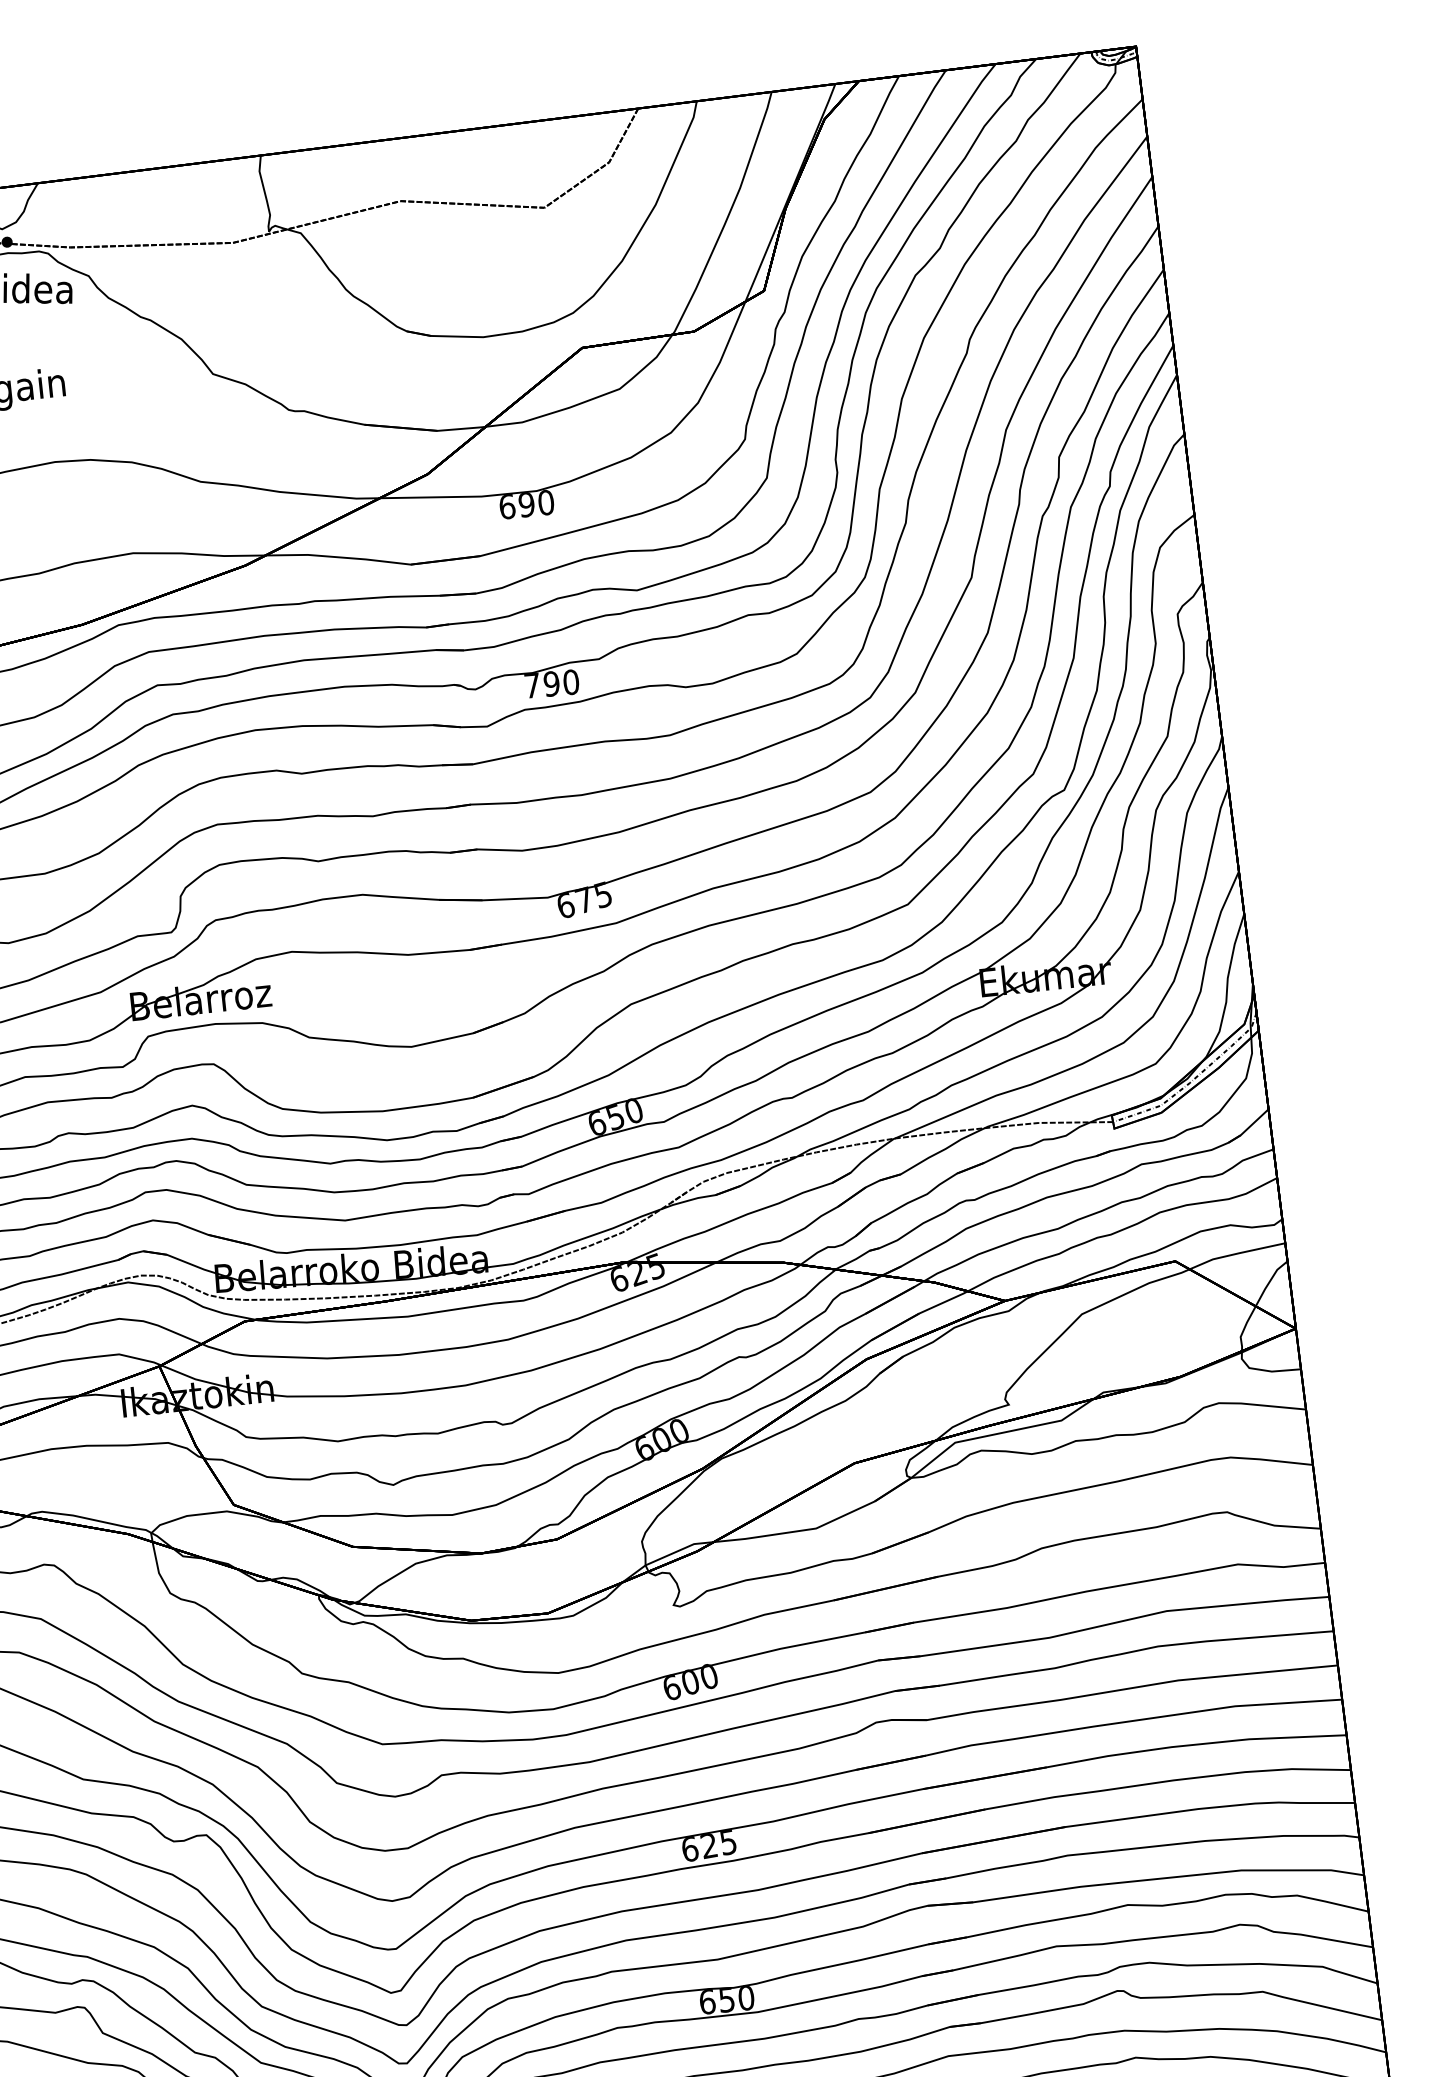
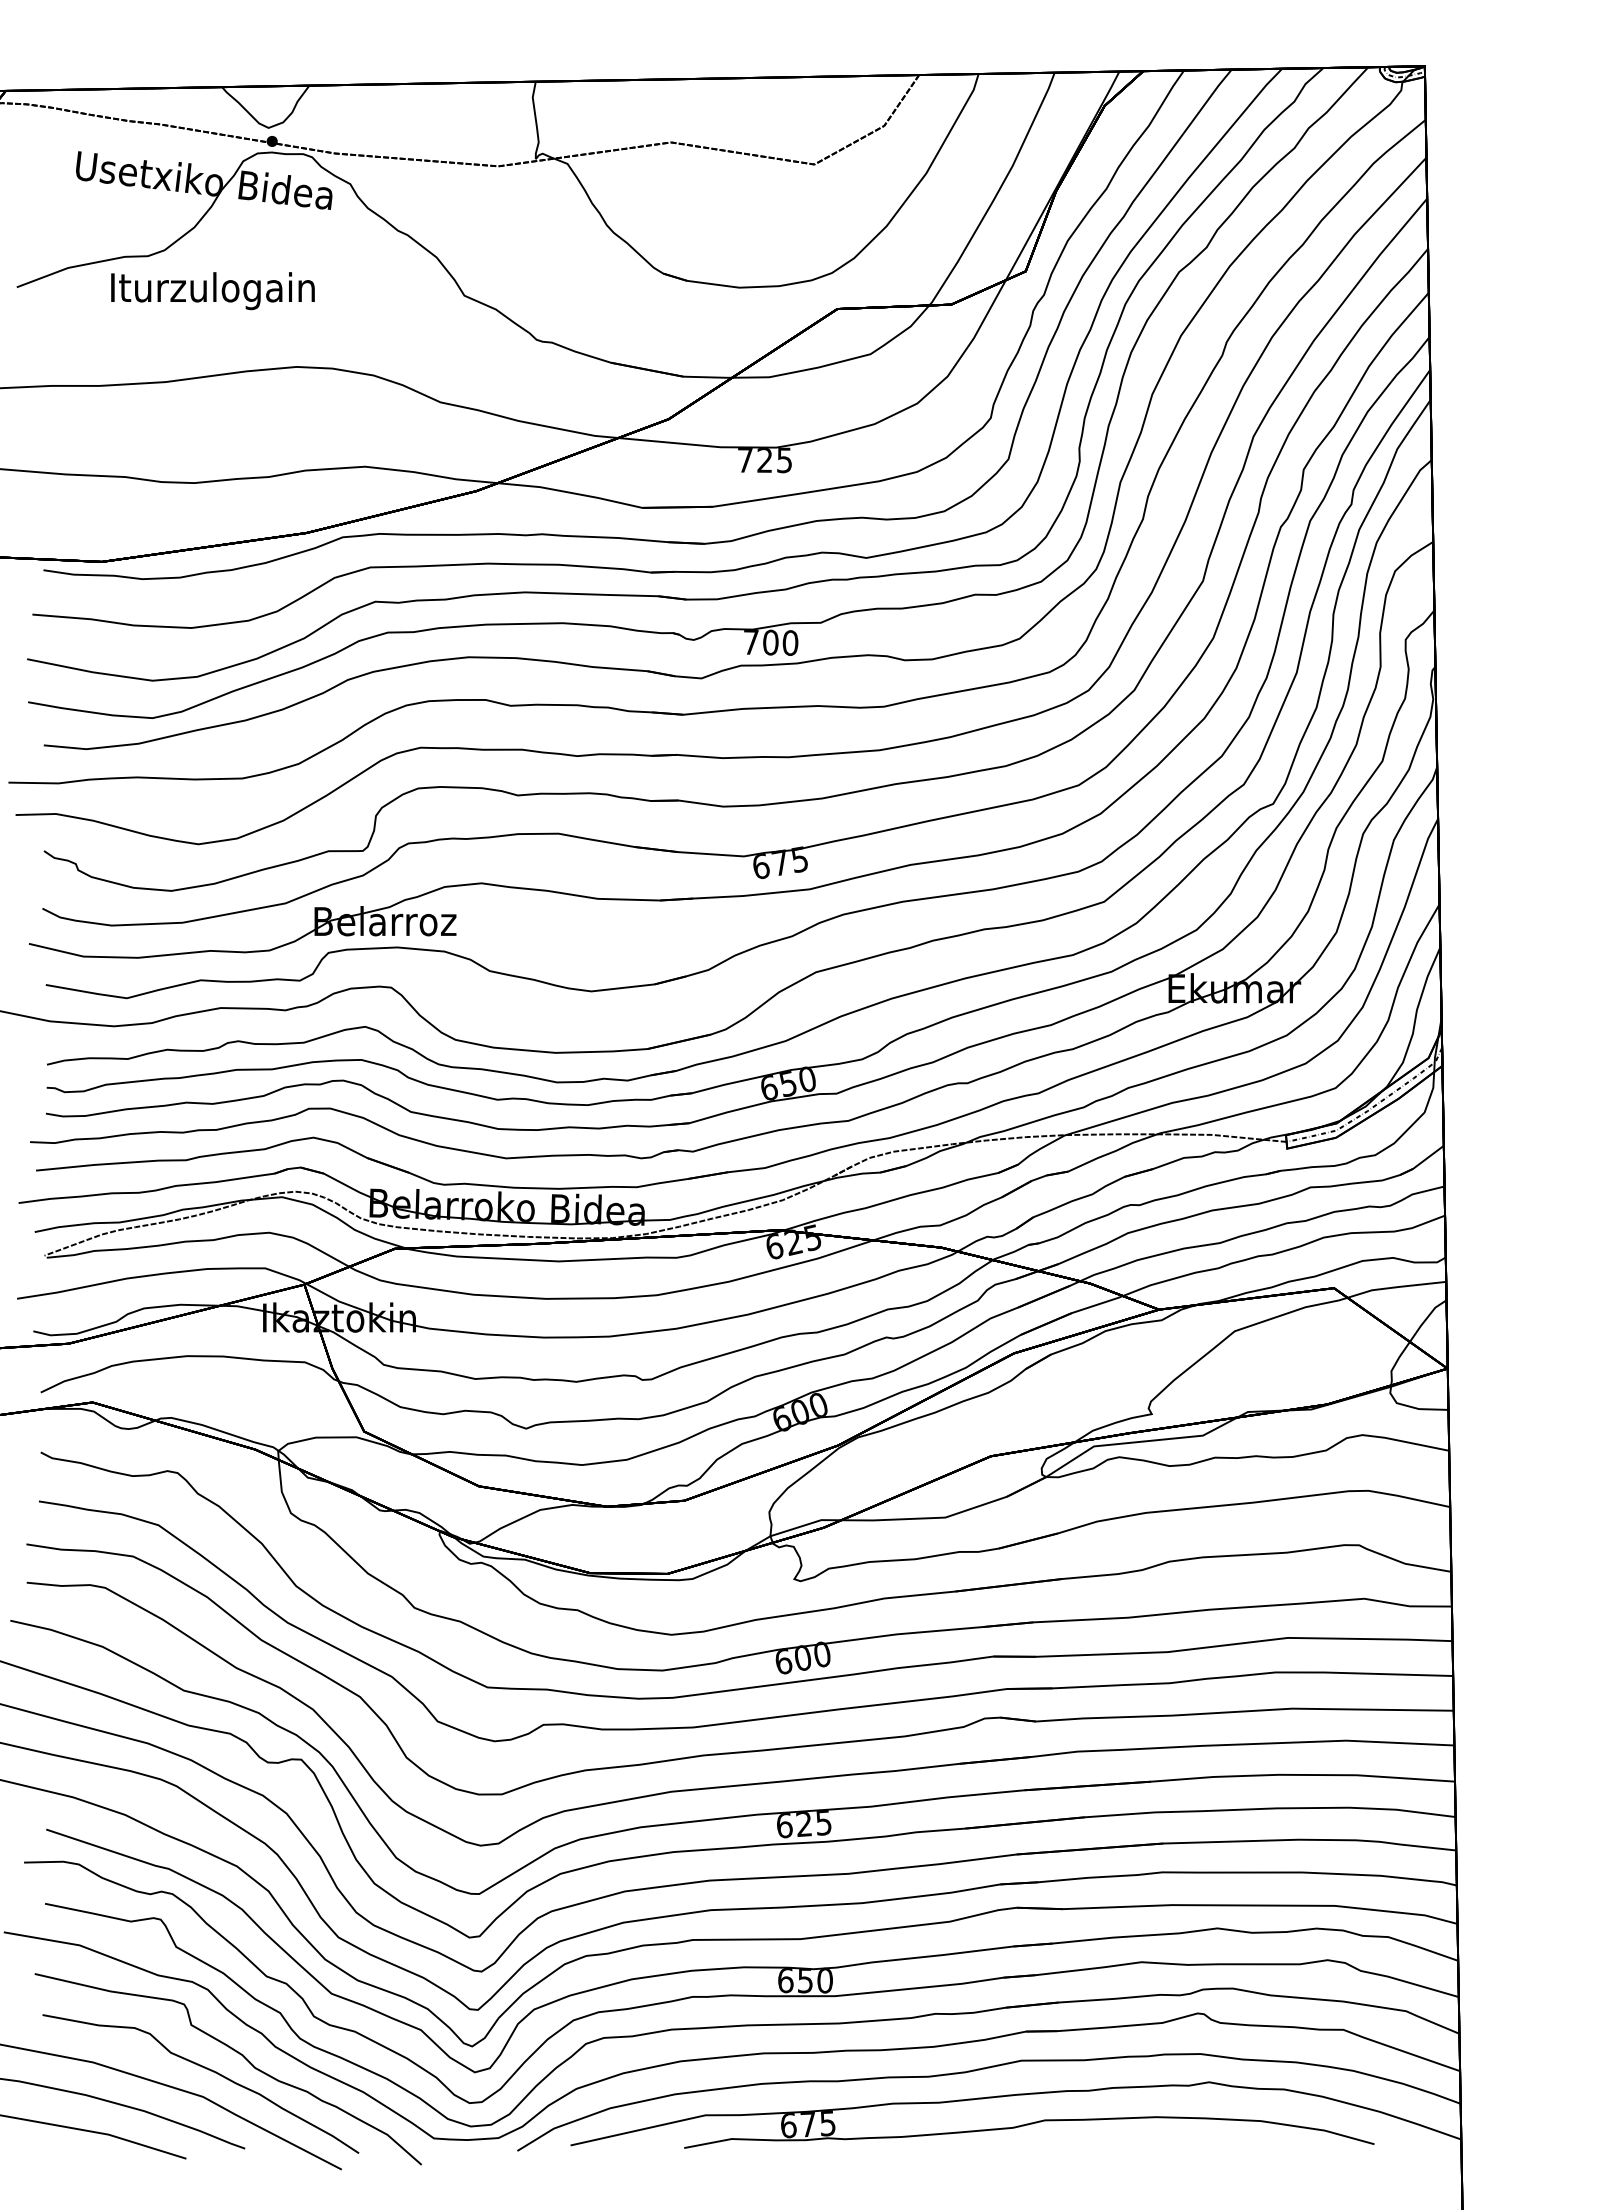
text: (526, 504) -> (764, 460), 690 -> 725
text: (551, 683) -> (770, 642), 790 -> 700

